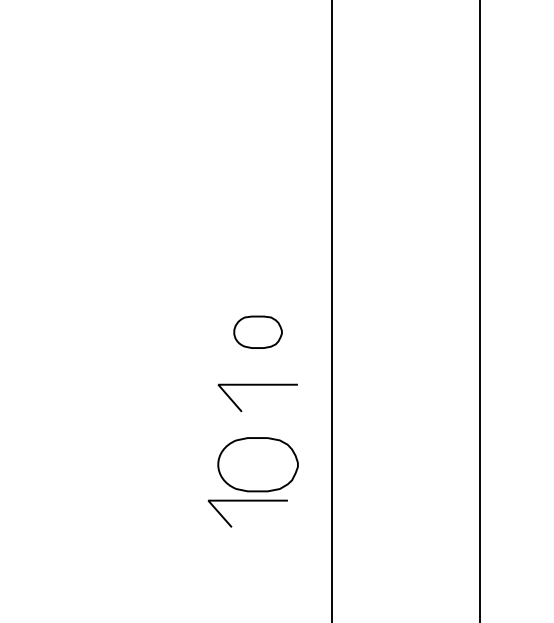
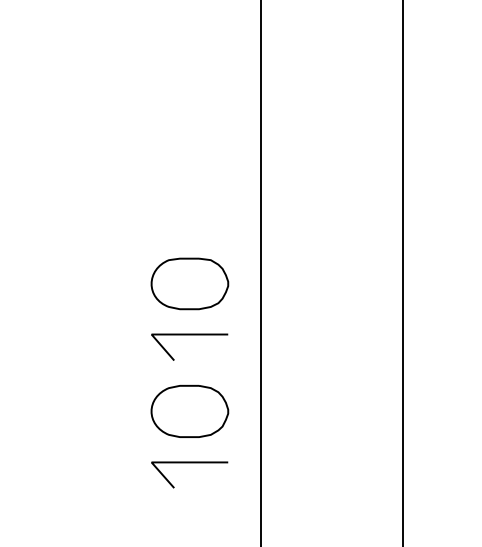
part: (257, 332) -> (189, 284), size x1.67
curve: (247, 501) -> (189, 463), moved

